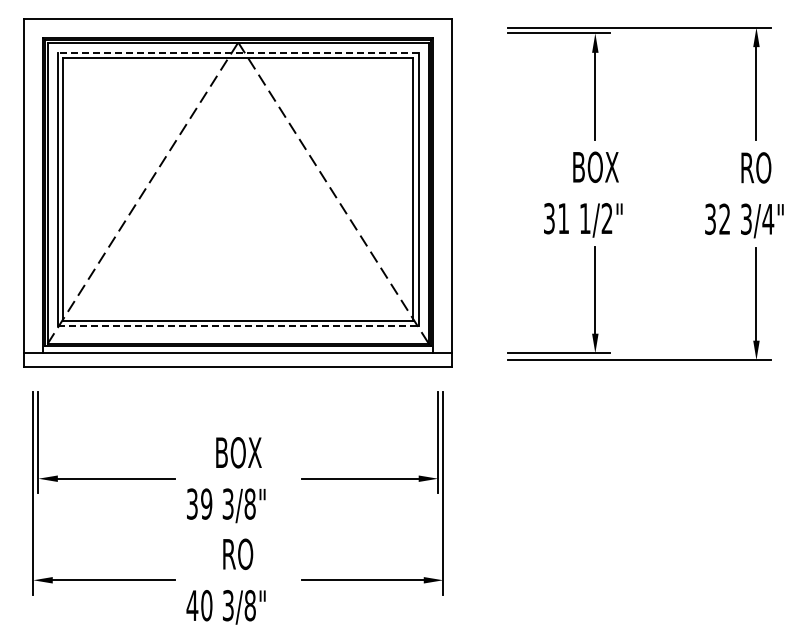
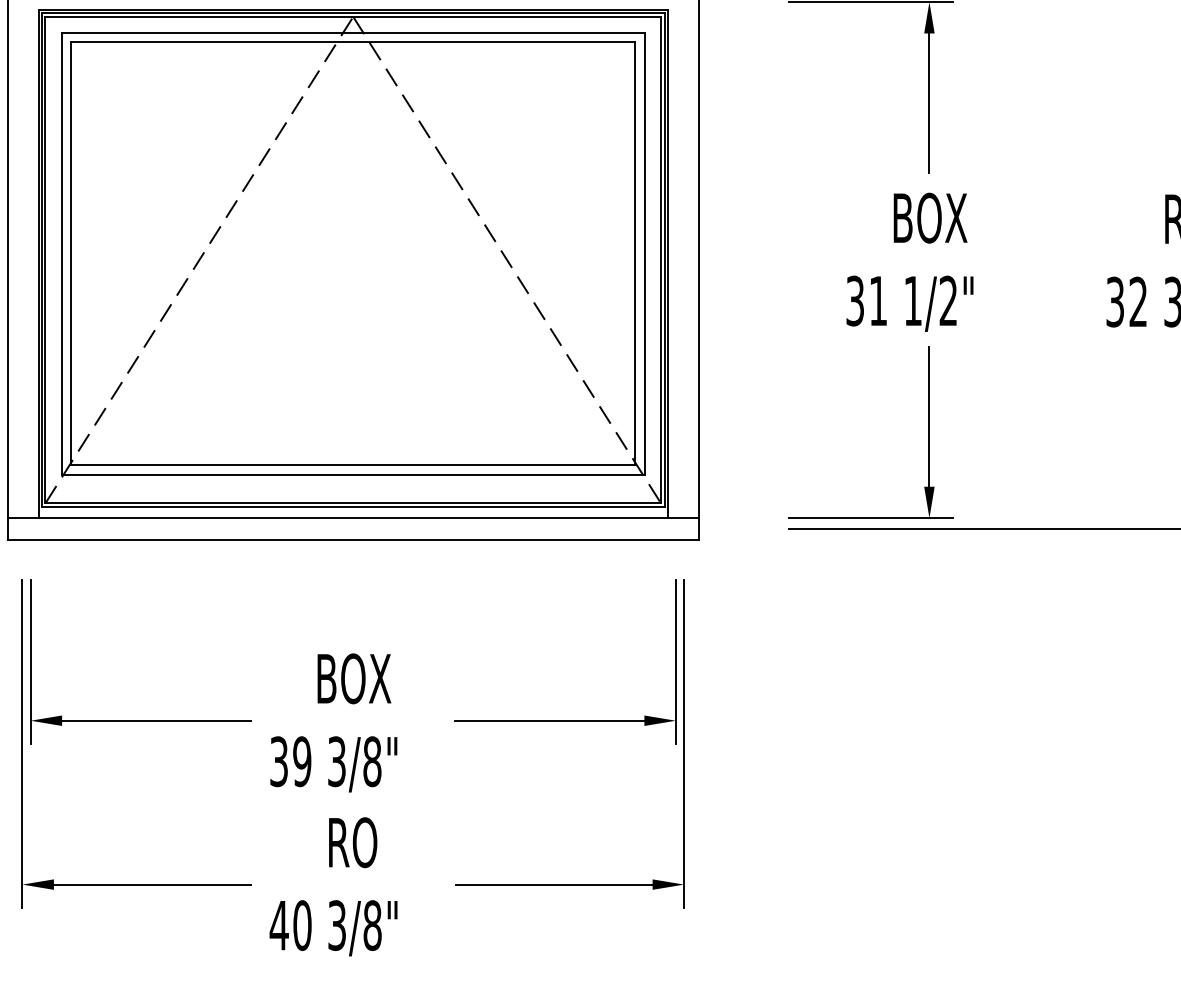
line: (238, 52) -> (353, 32), dashed -> solid
line: (238, 326) -> (353, 475), dashed -> solid

